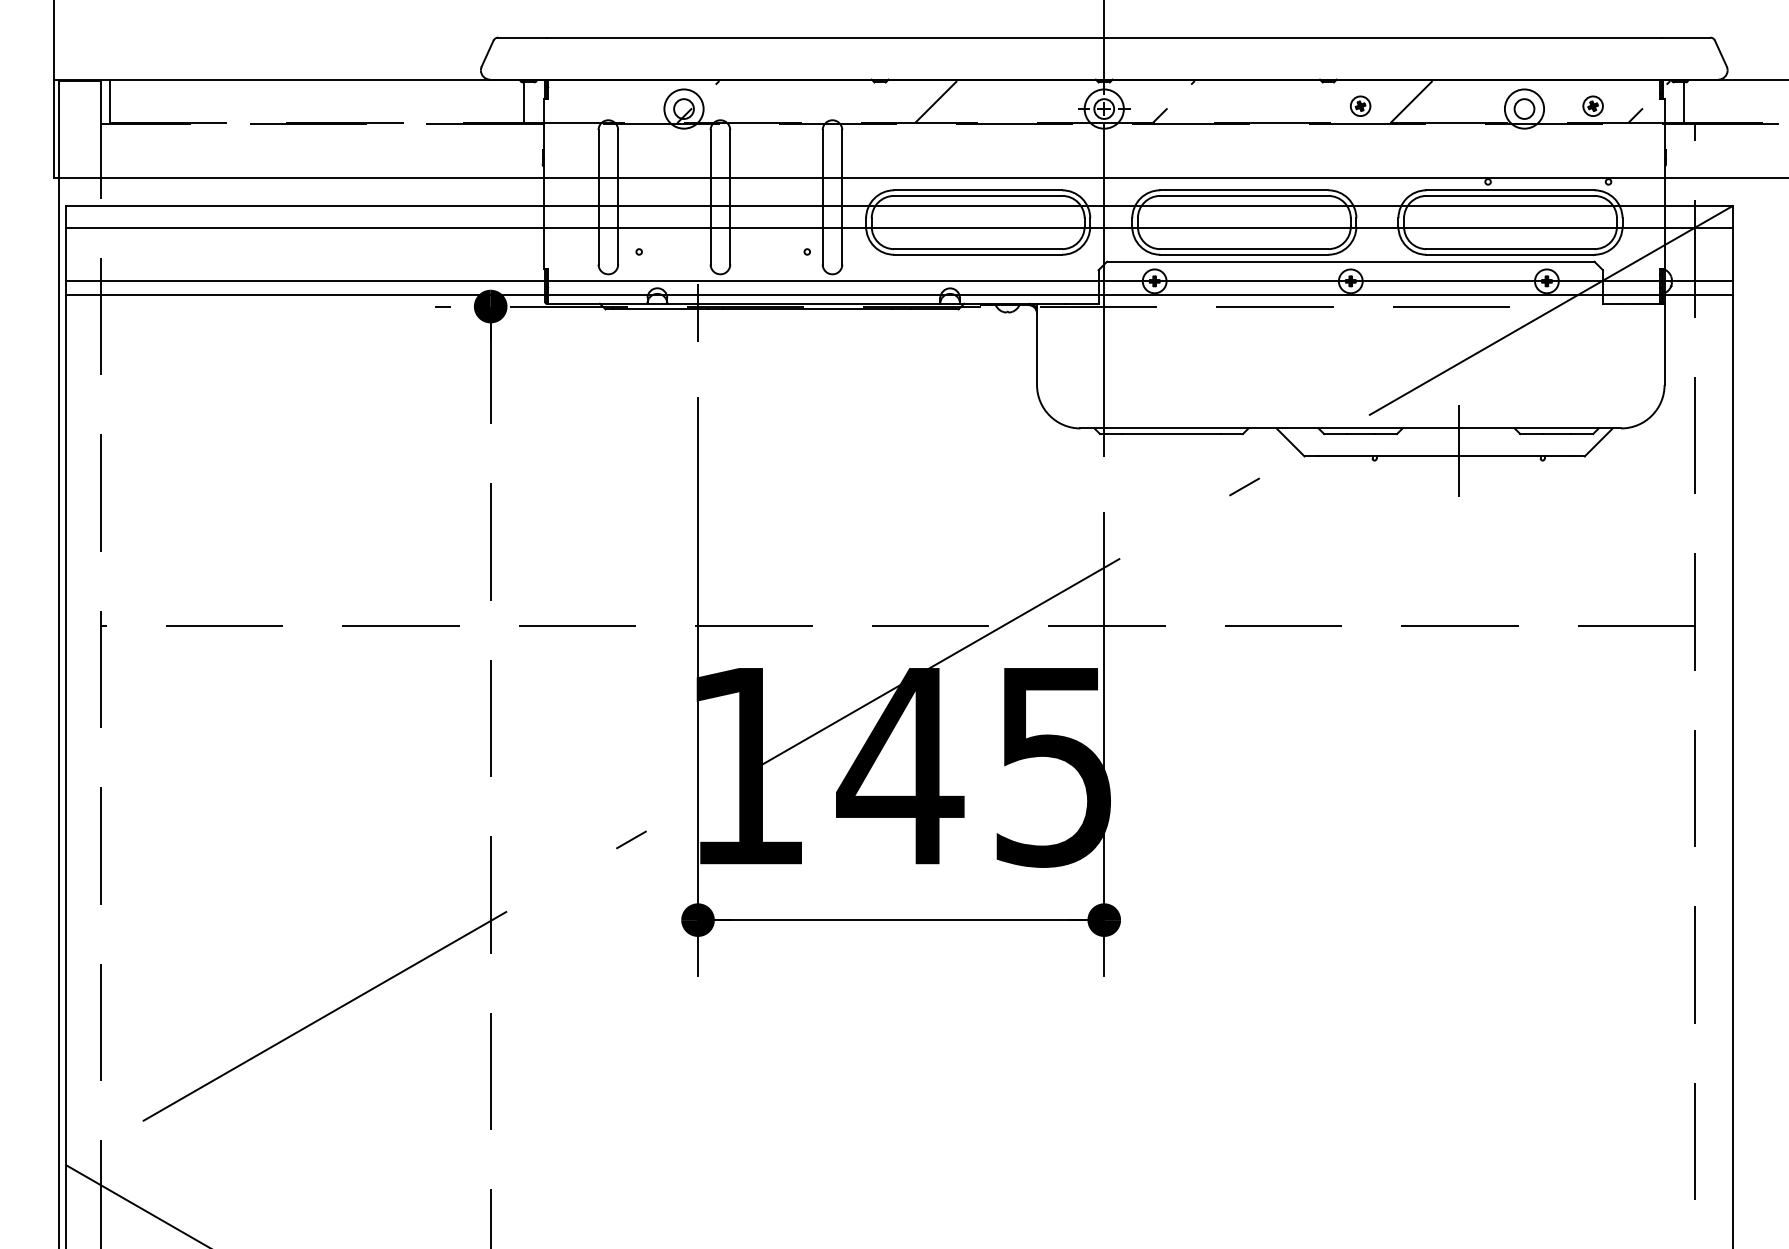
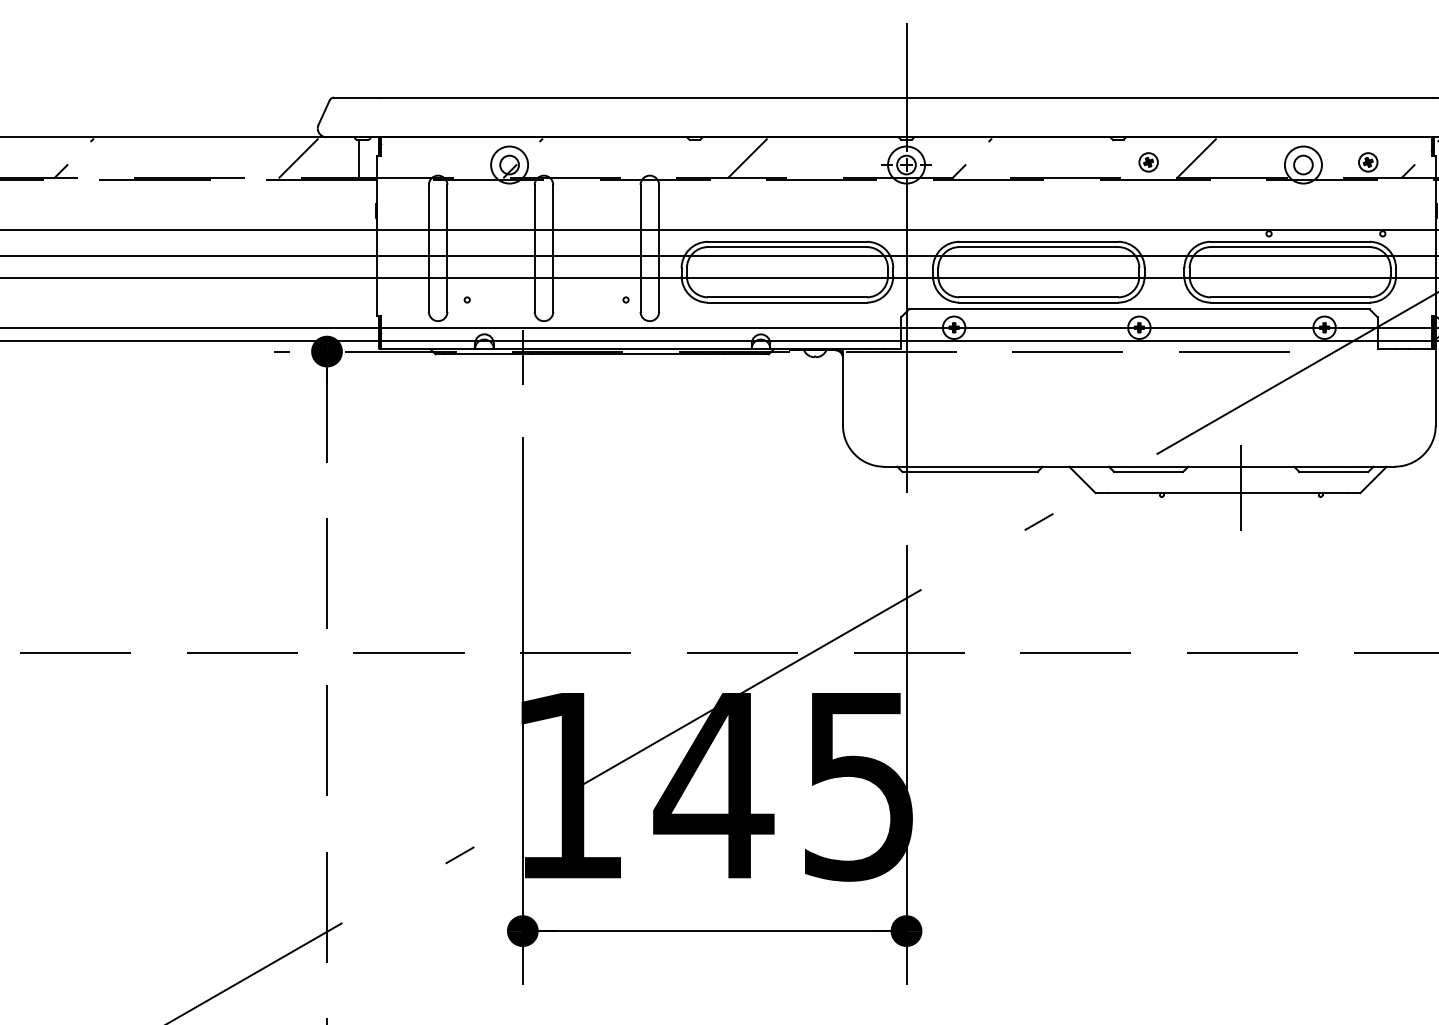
hatch: (341, 102) -> (186, 158), added

